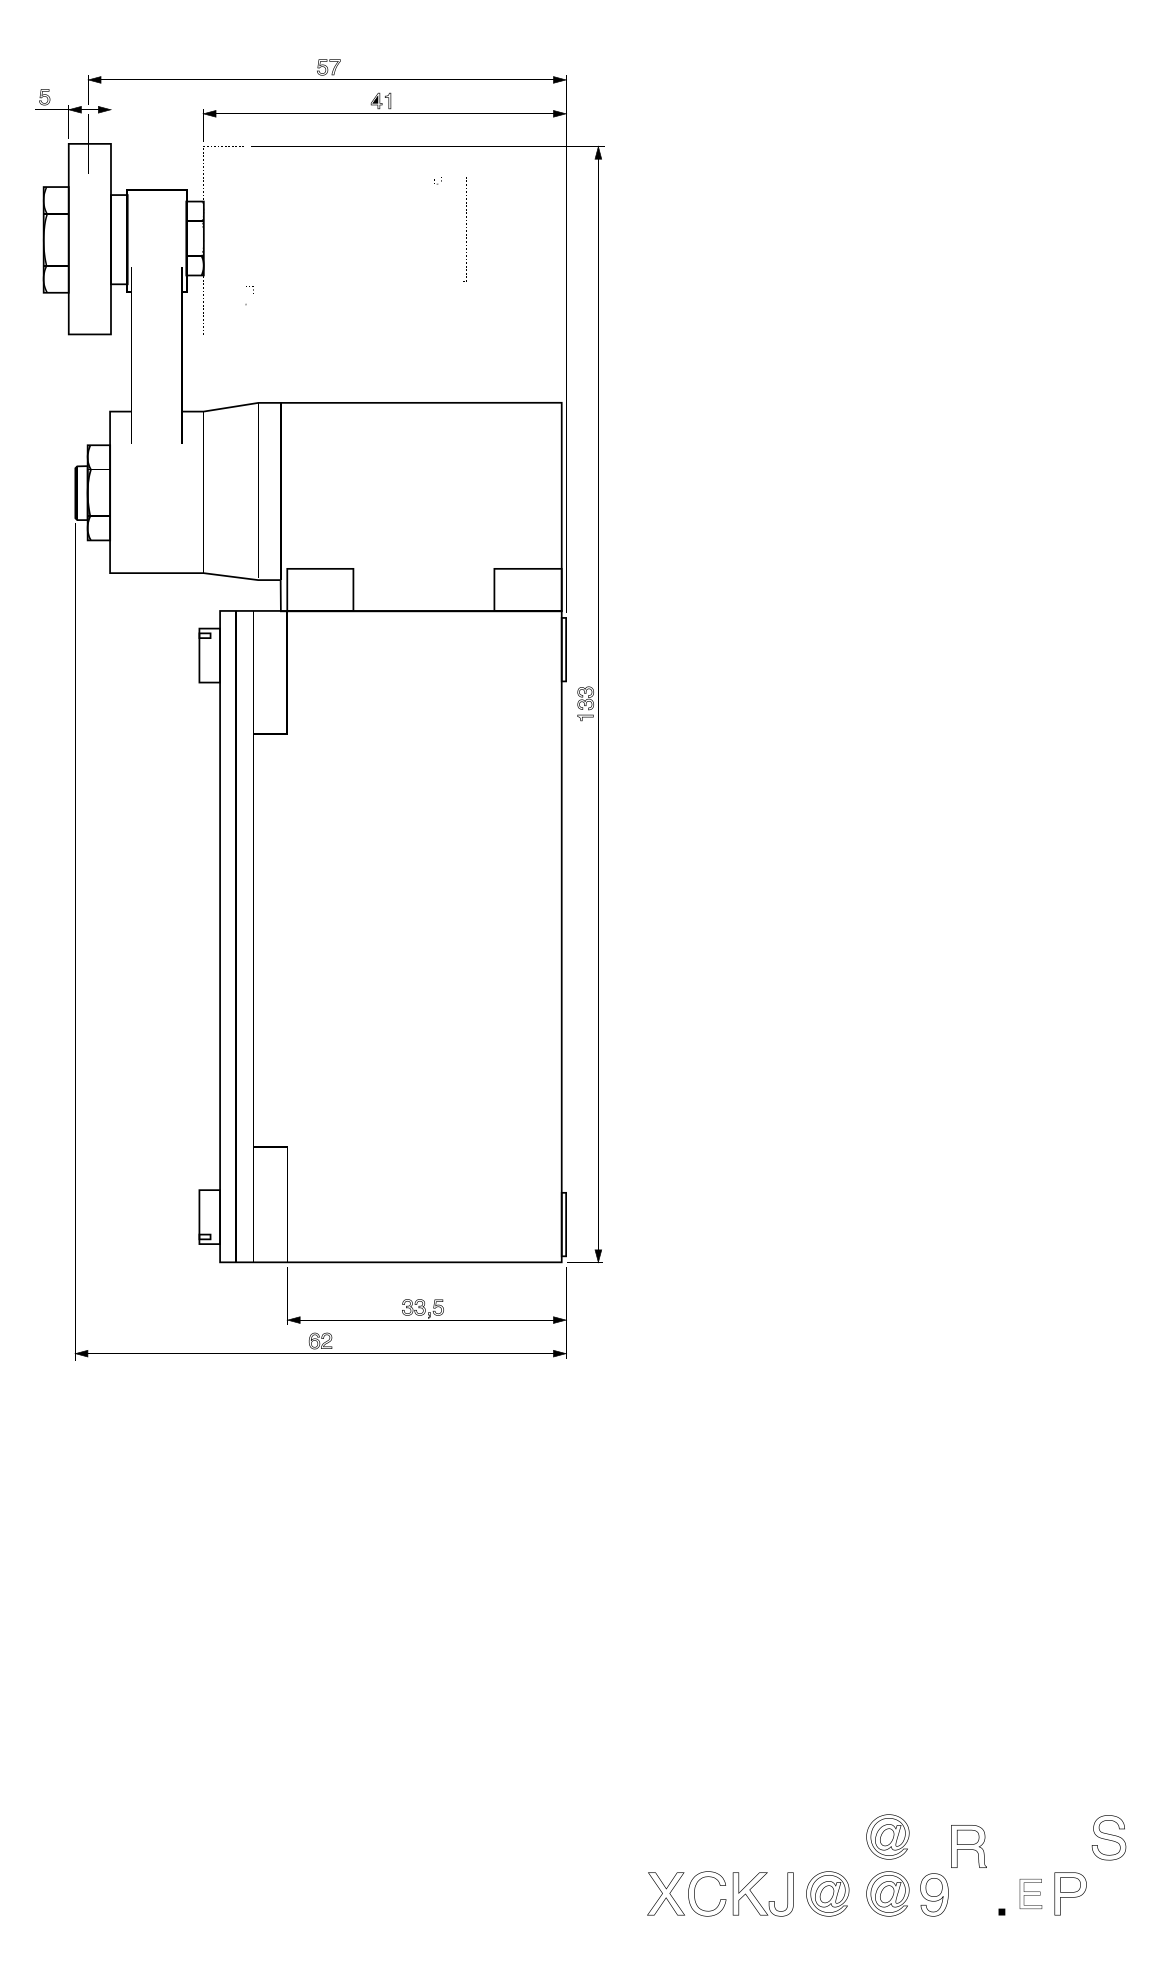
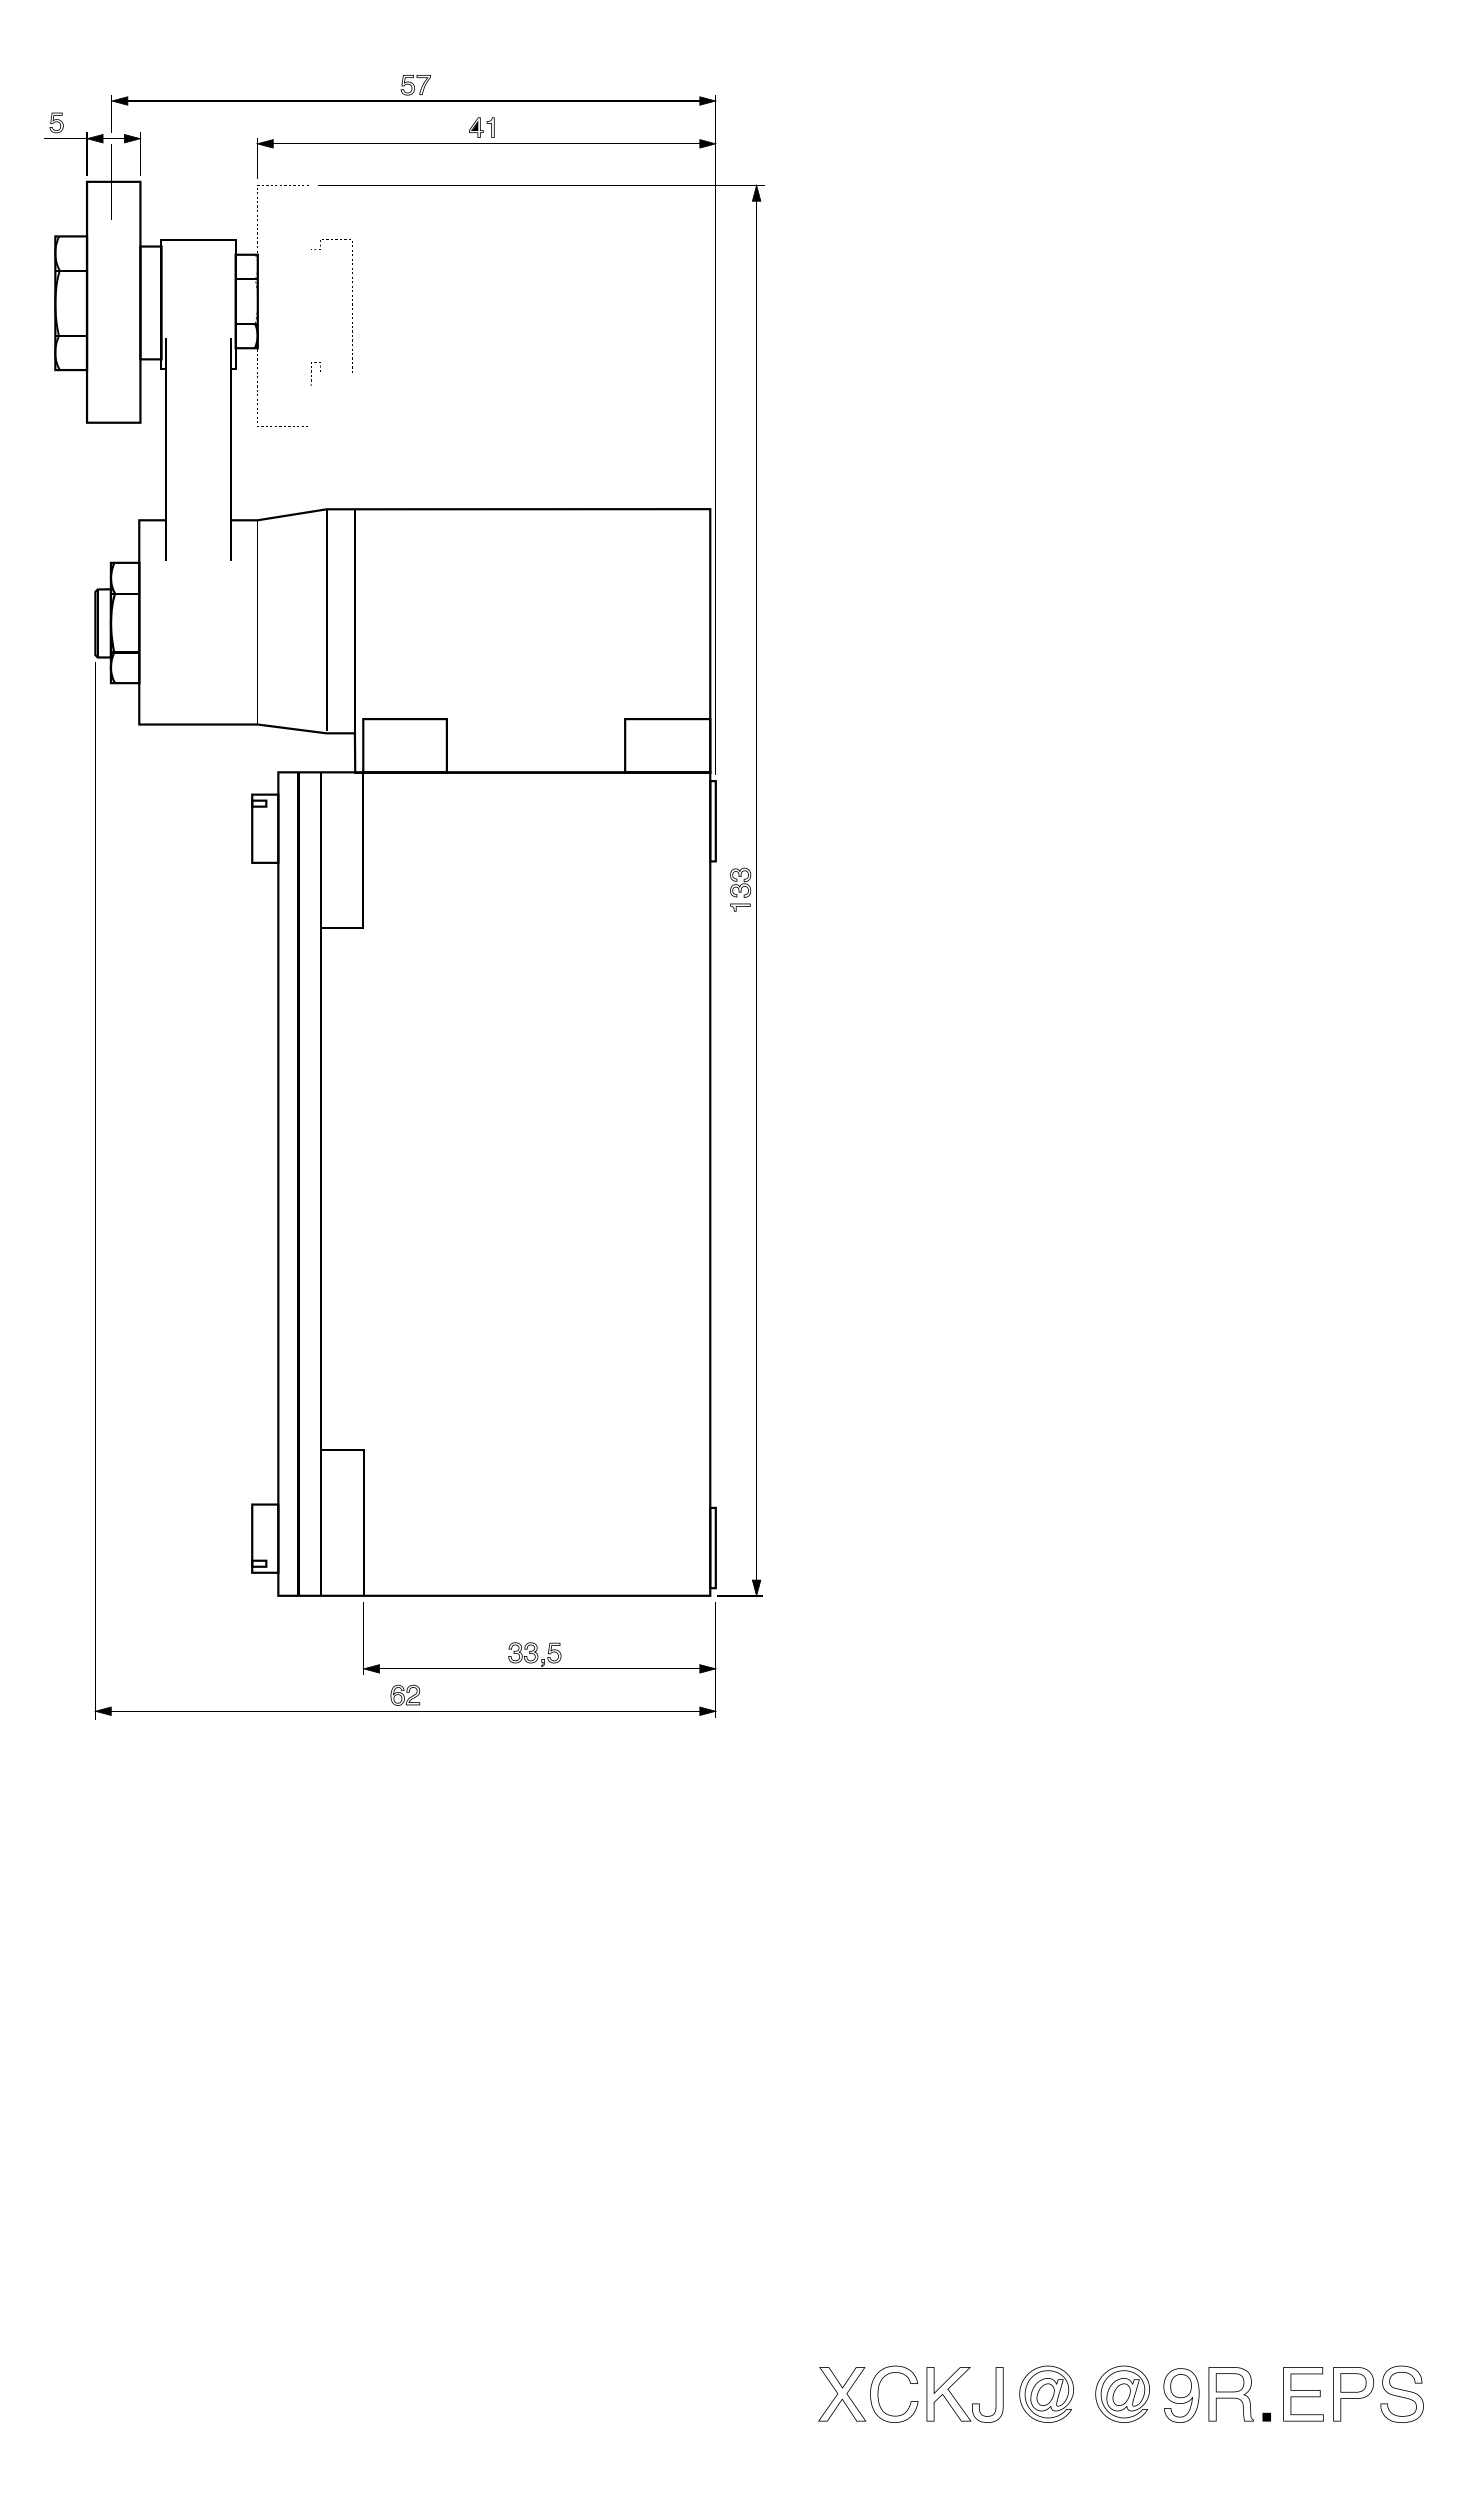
part: (466, 228) -> (352, 305), moved
part: (887, 1836) -> (1122, 2321), removed
part: (1108, 1837) -> (1401, 2393), moved
part: (968, 1846) -> (1230, 2394), moved
part: (1030, 1894) -> (1303, 2394), size x1.43

